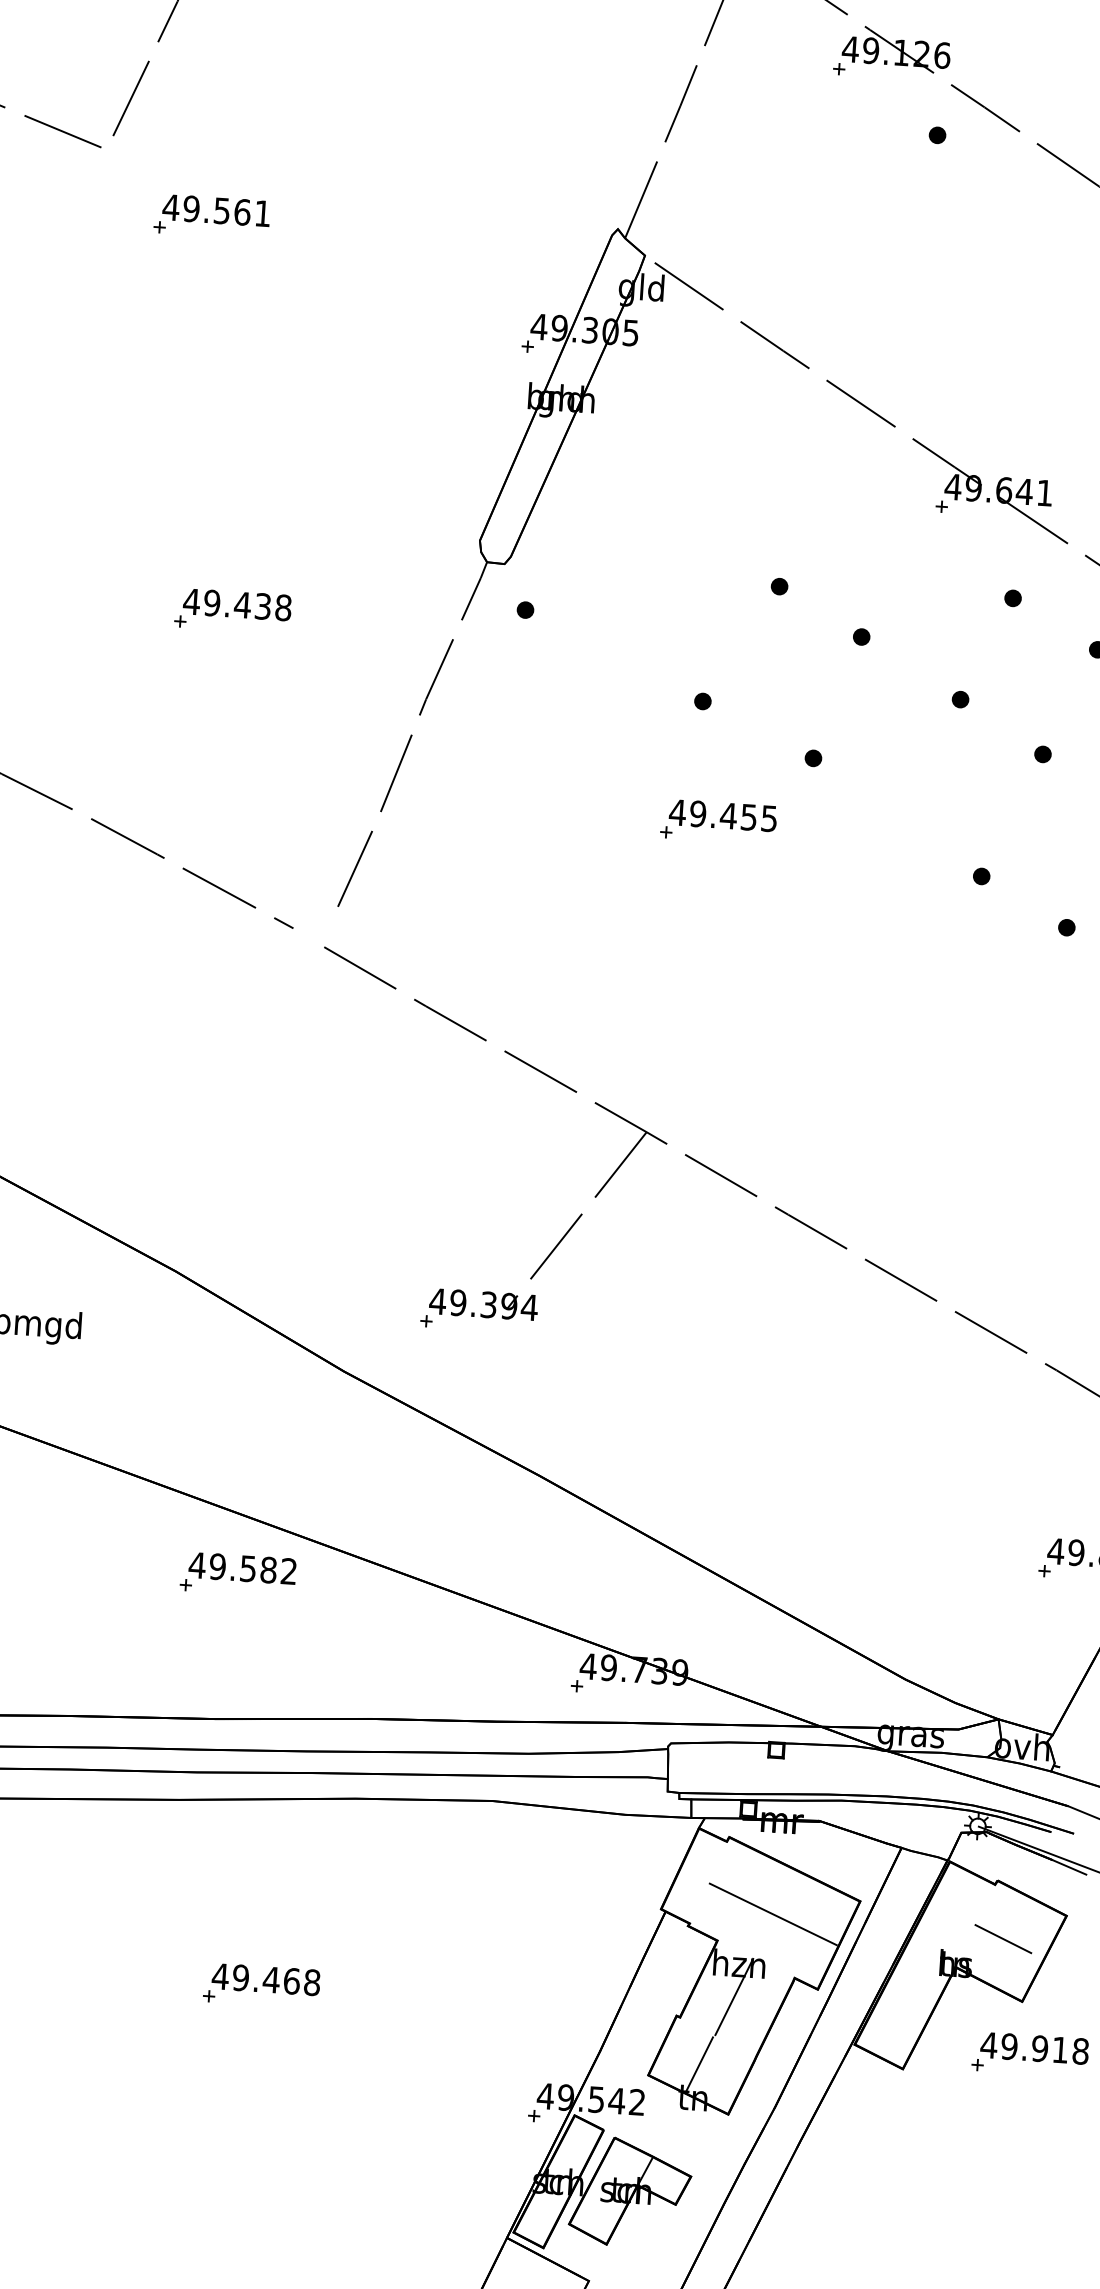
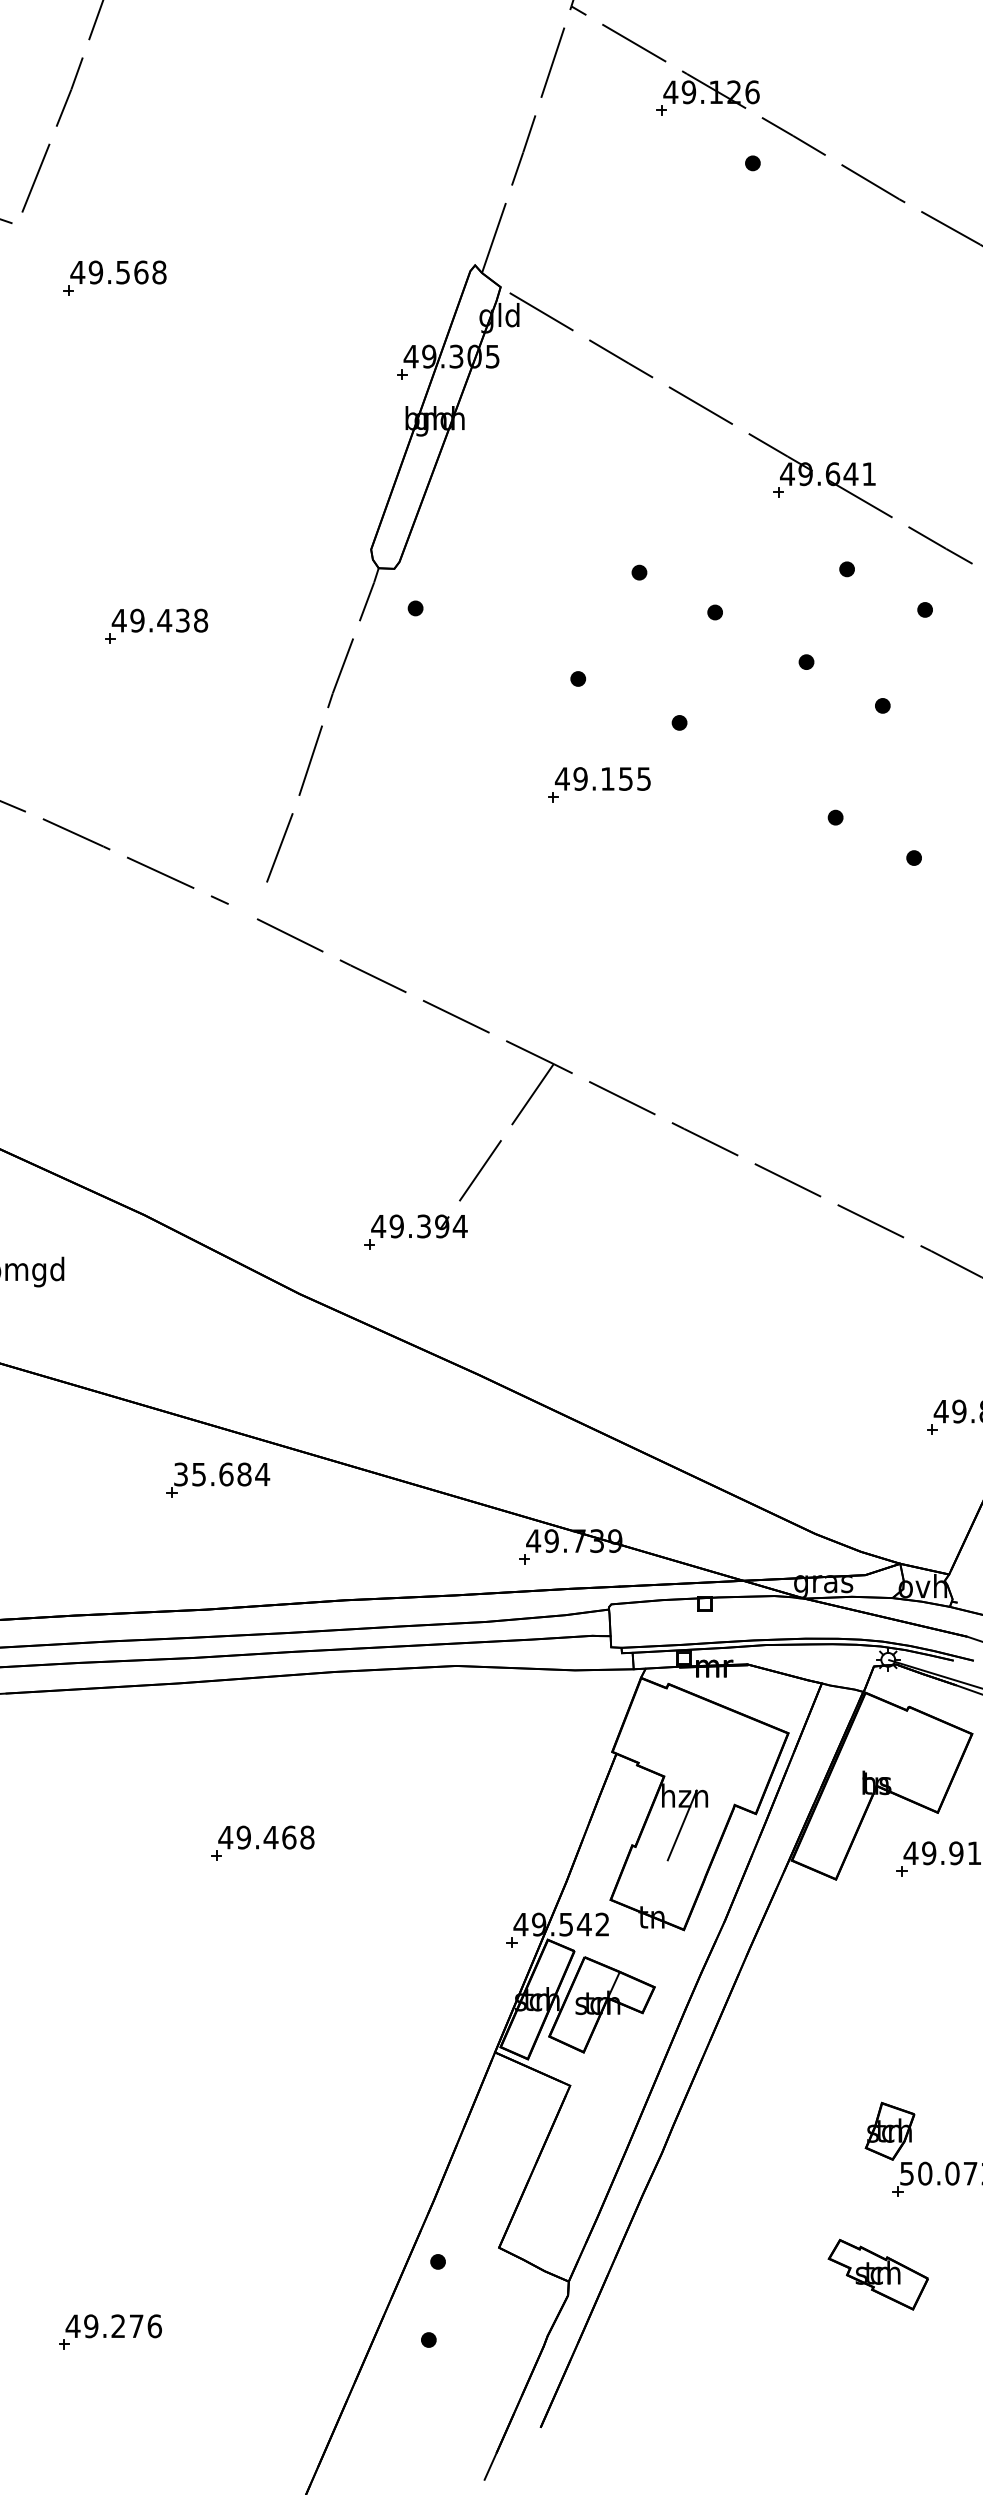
text: (262, 213) -> (159, 272), 49.561 -> 49.568
text: (728, 815) -> (607, 778), 49.455 -> 49.155
text: (242, 1568) -> (221, 1474), 49.582 -> 35.684
line: (772, 1913) -> (711, 1749), removed
line: (1002, 1939) -> (916, 1758), removed
line: (699, 2063) -> (655, 1886), removed

